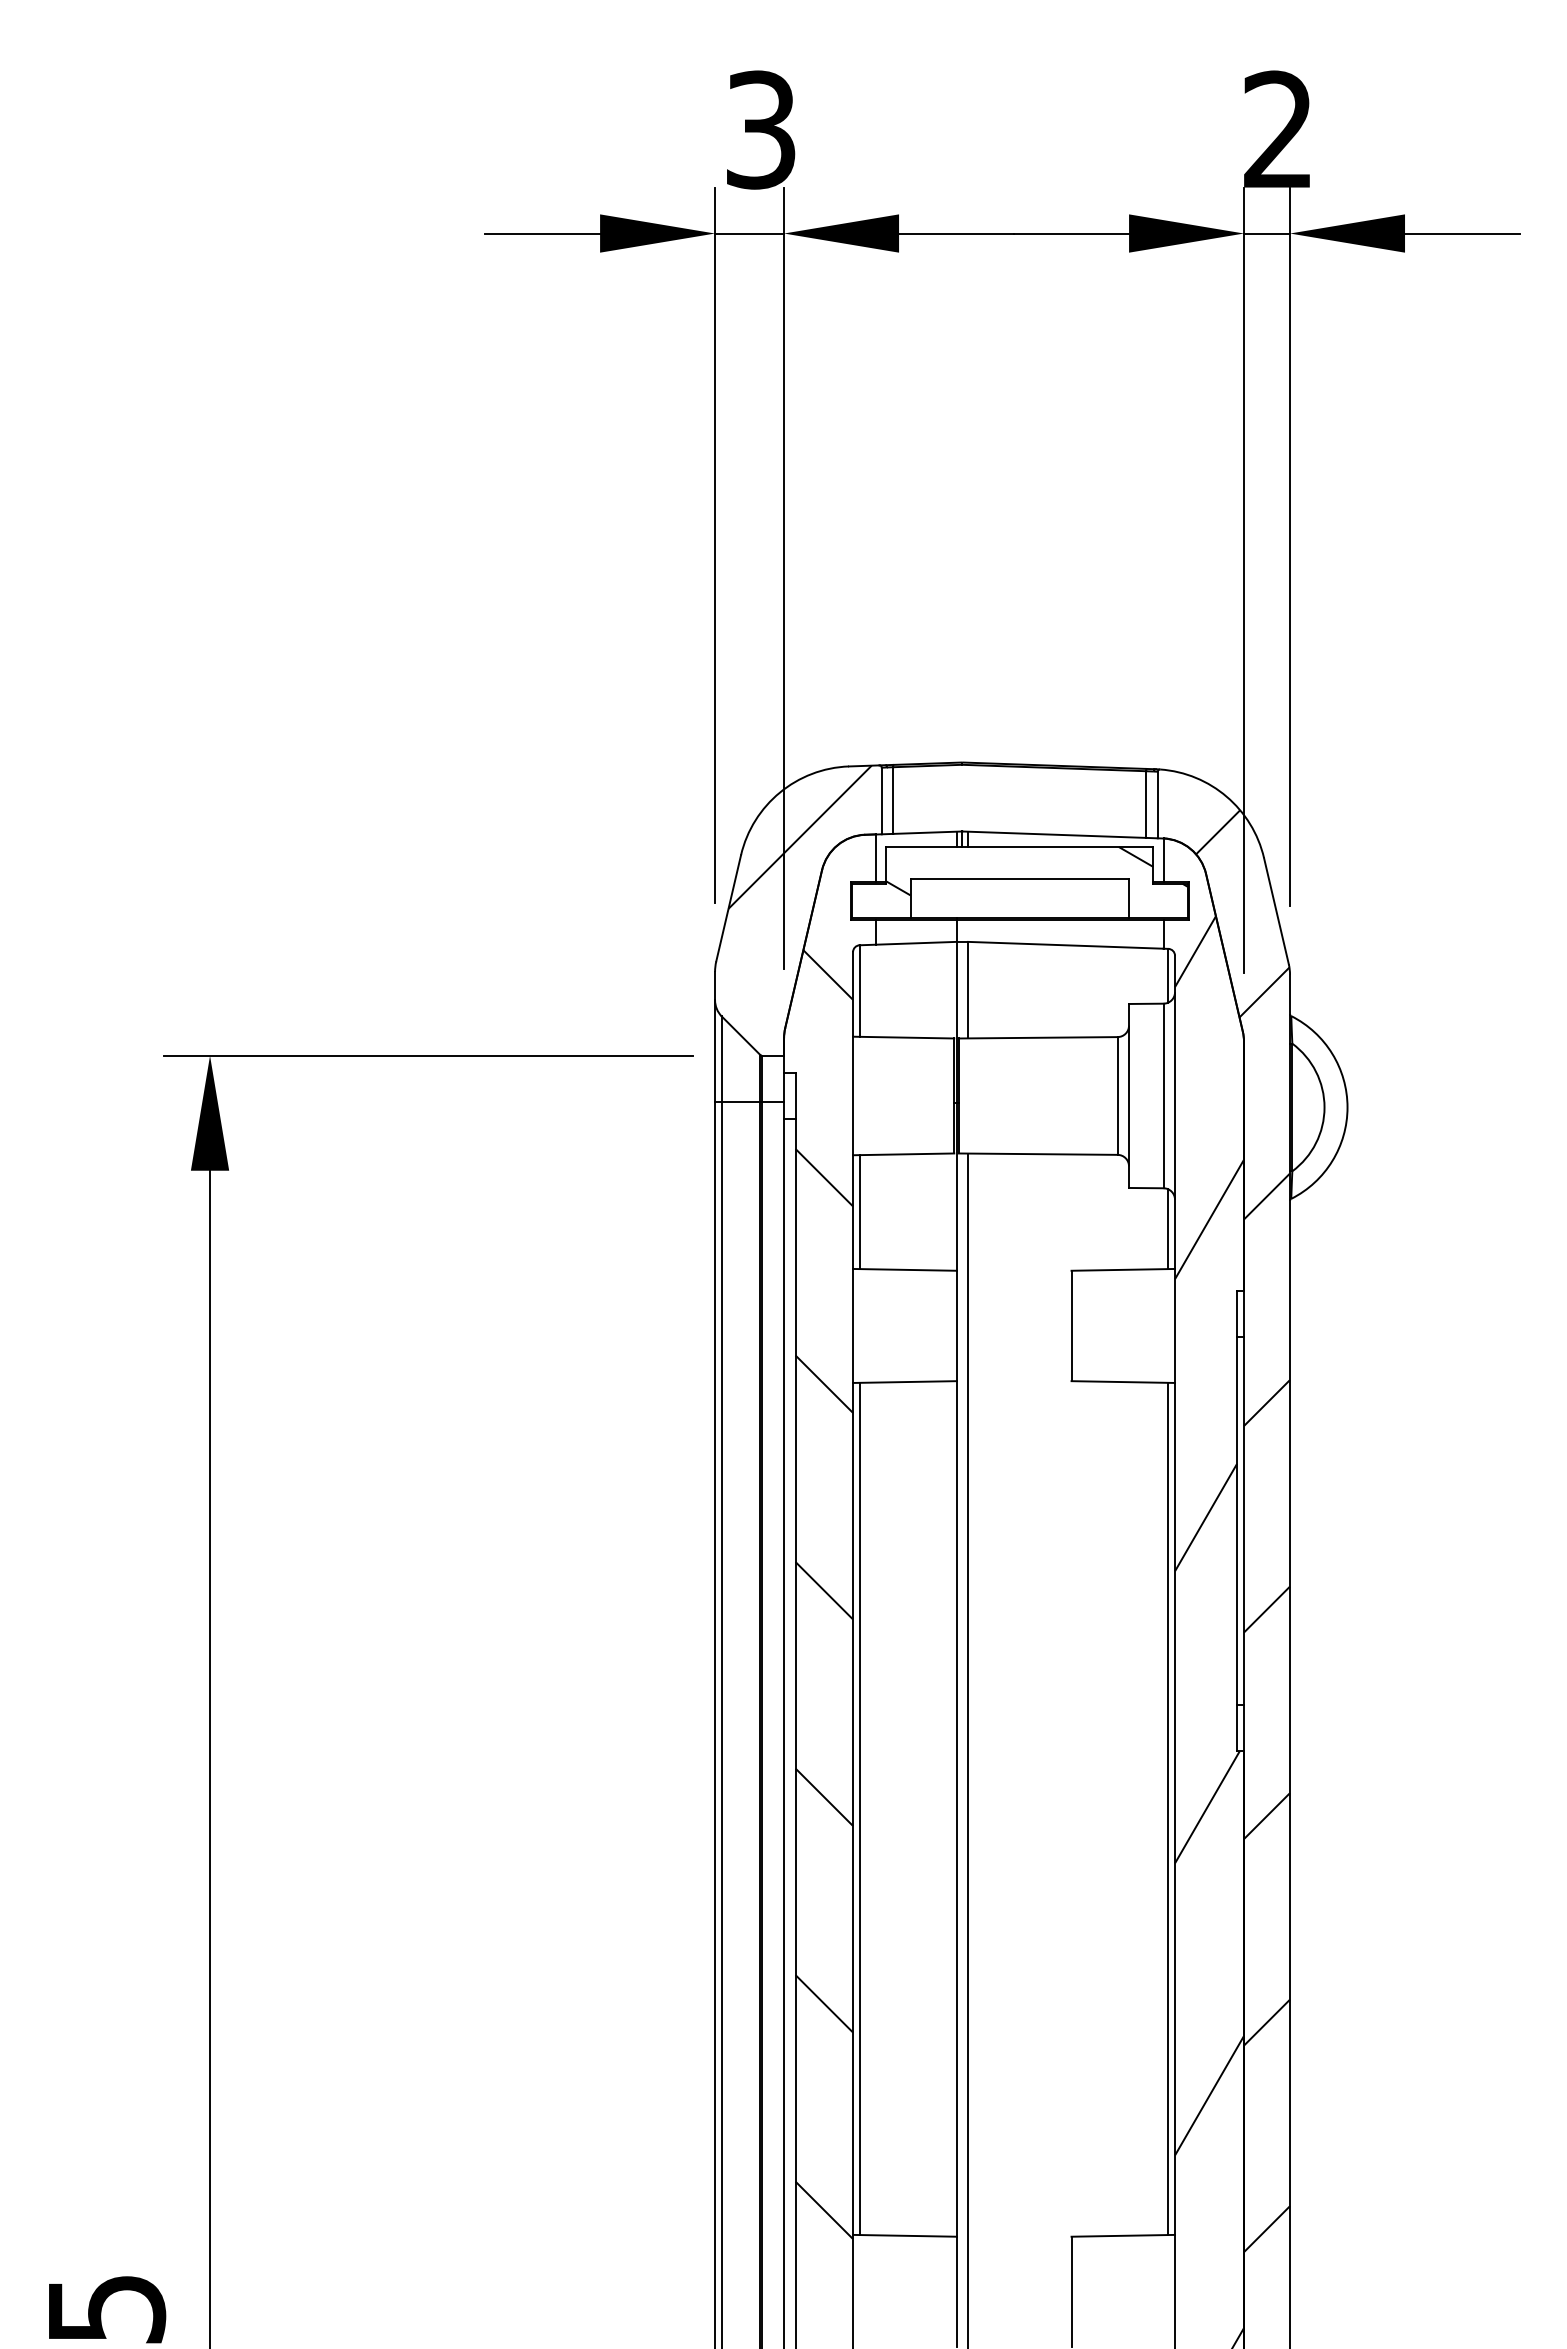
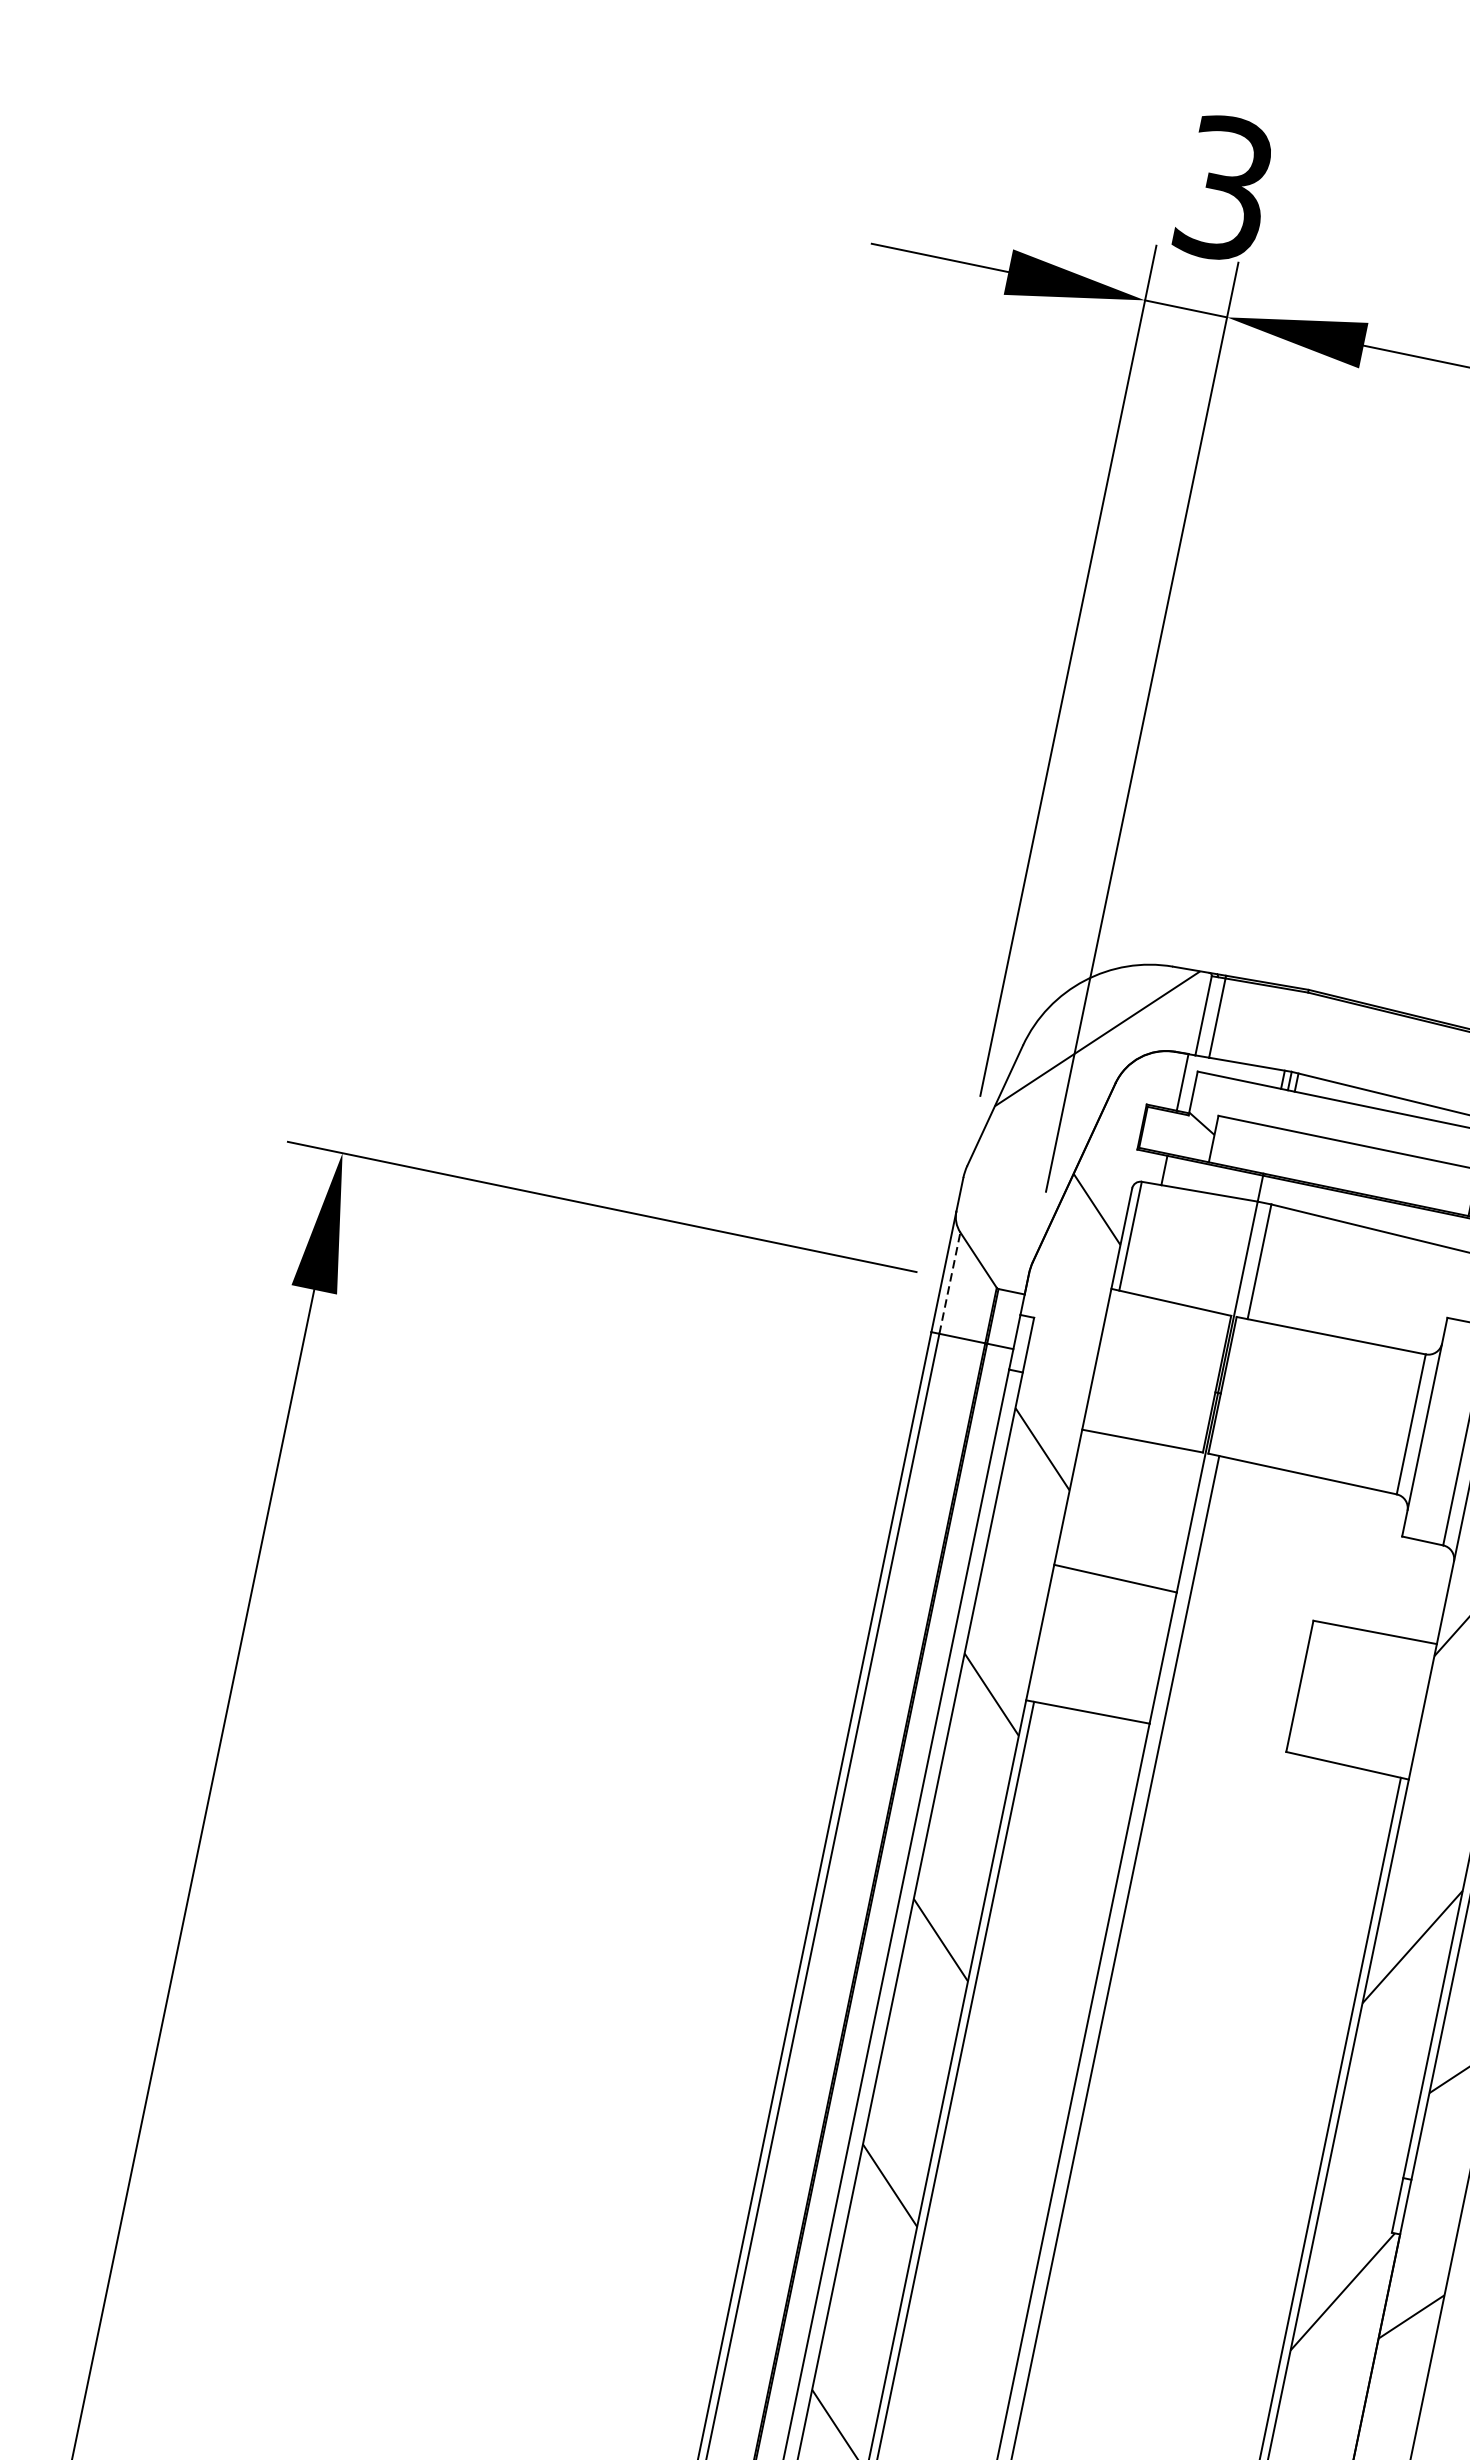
line: (721, 1059) -> (949, 1283), solid -> dashed
line: (859, 1212) -> (1075, 1499), removed
line: (1168, 1229) -> (1438, 1595), removed

